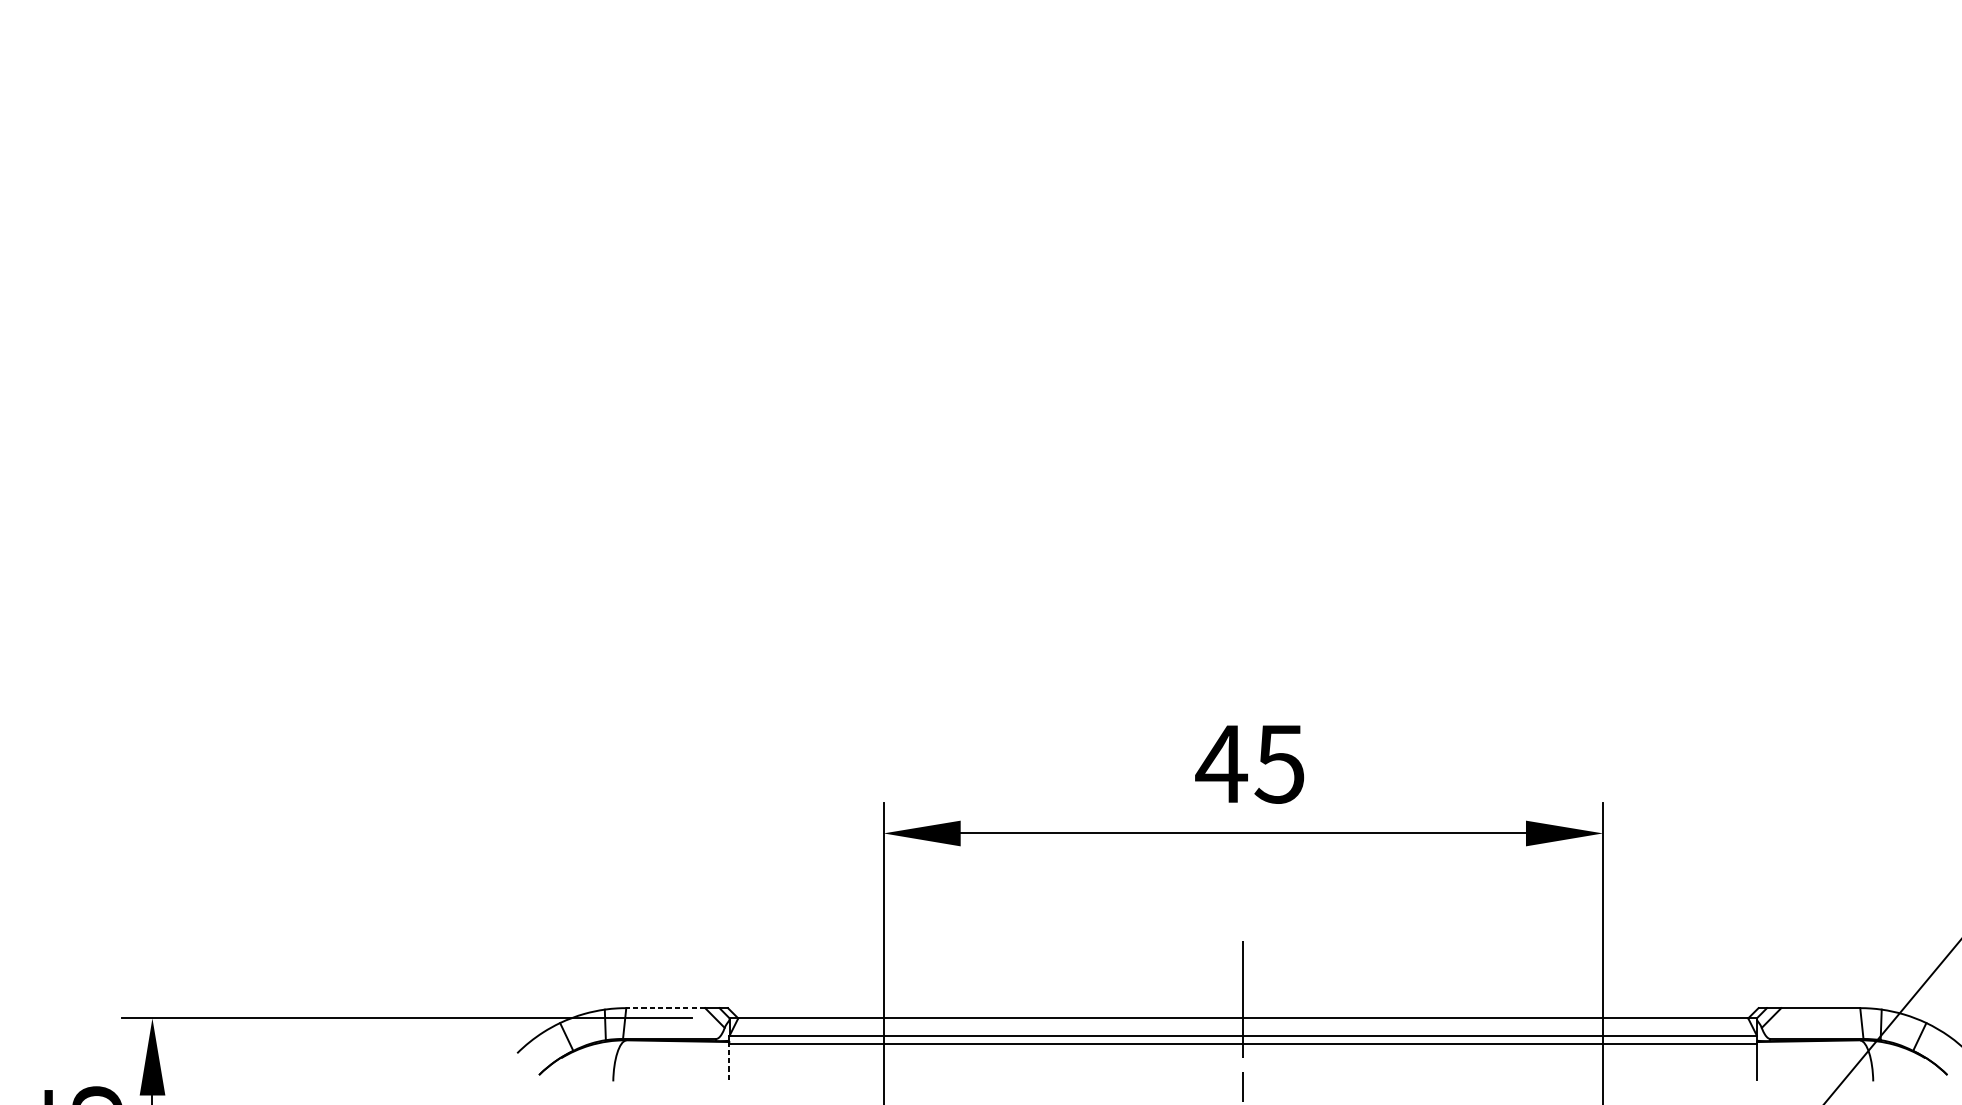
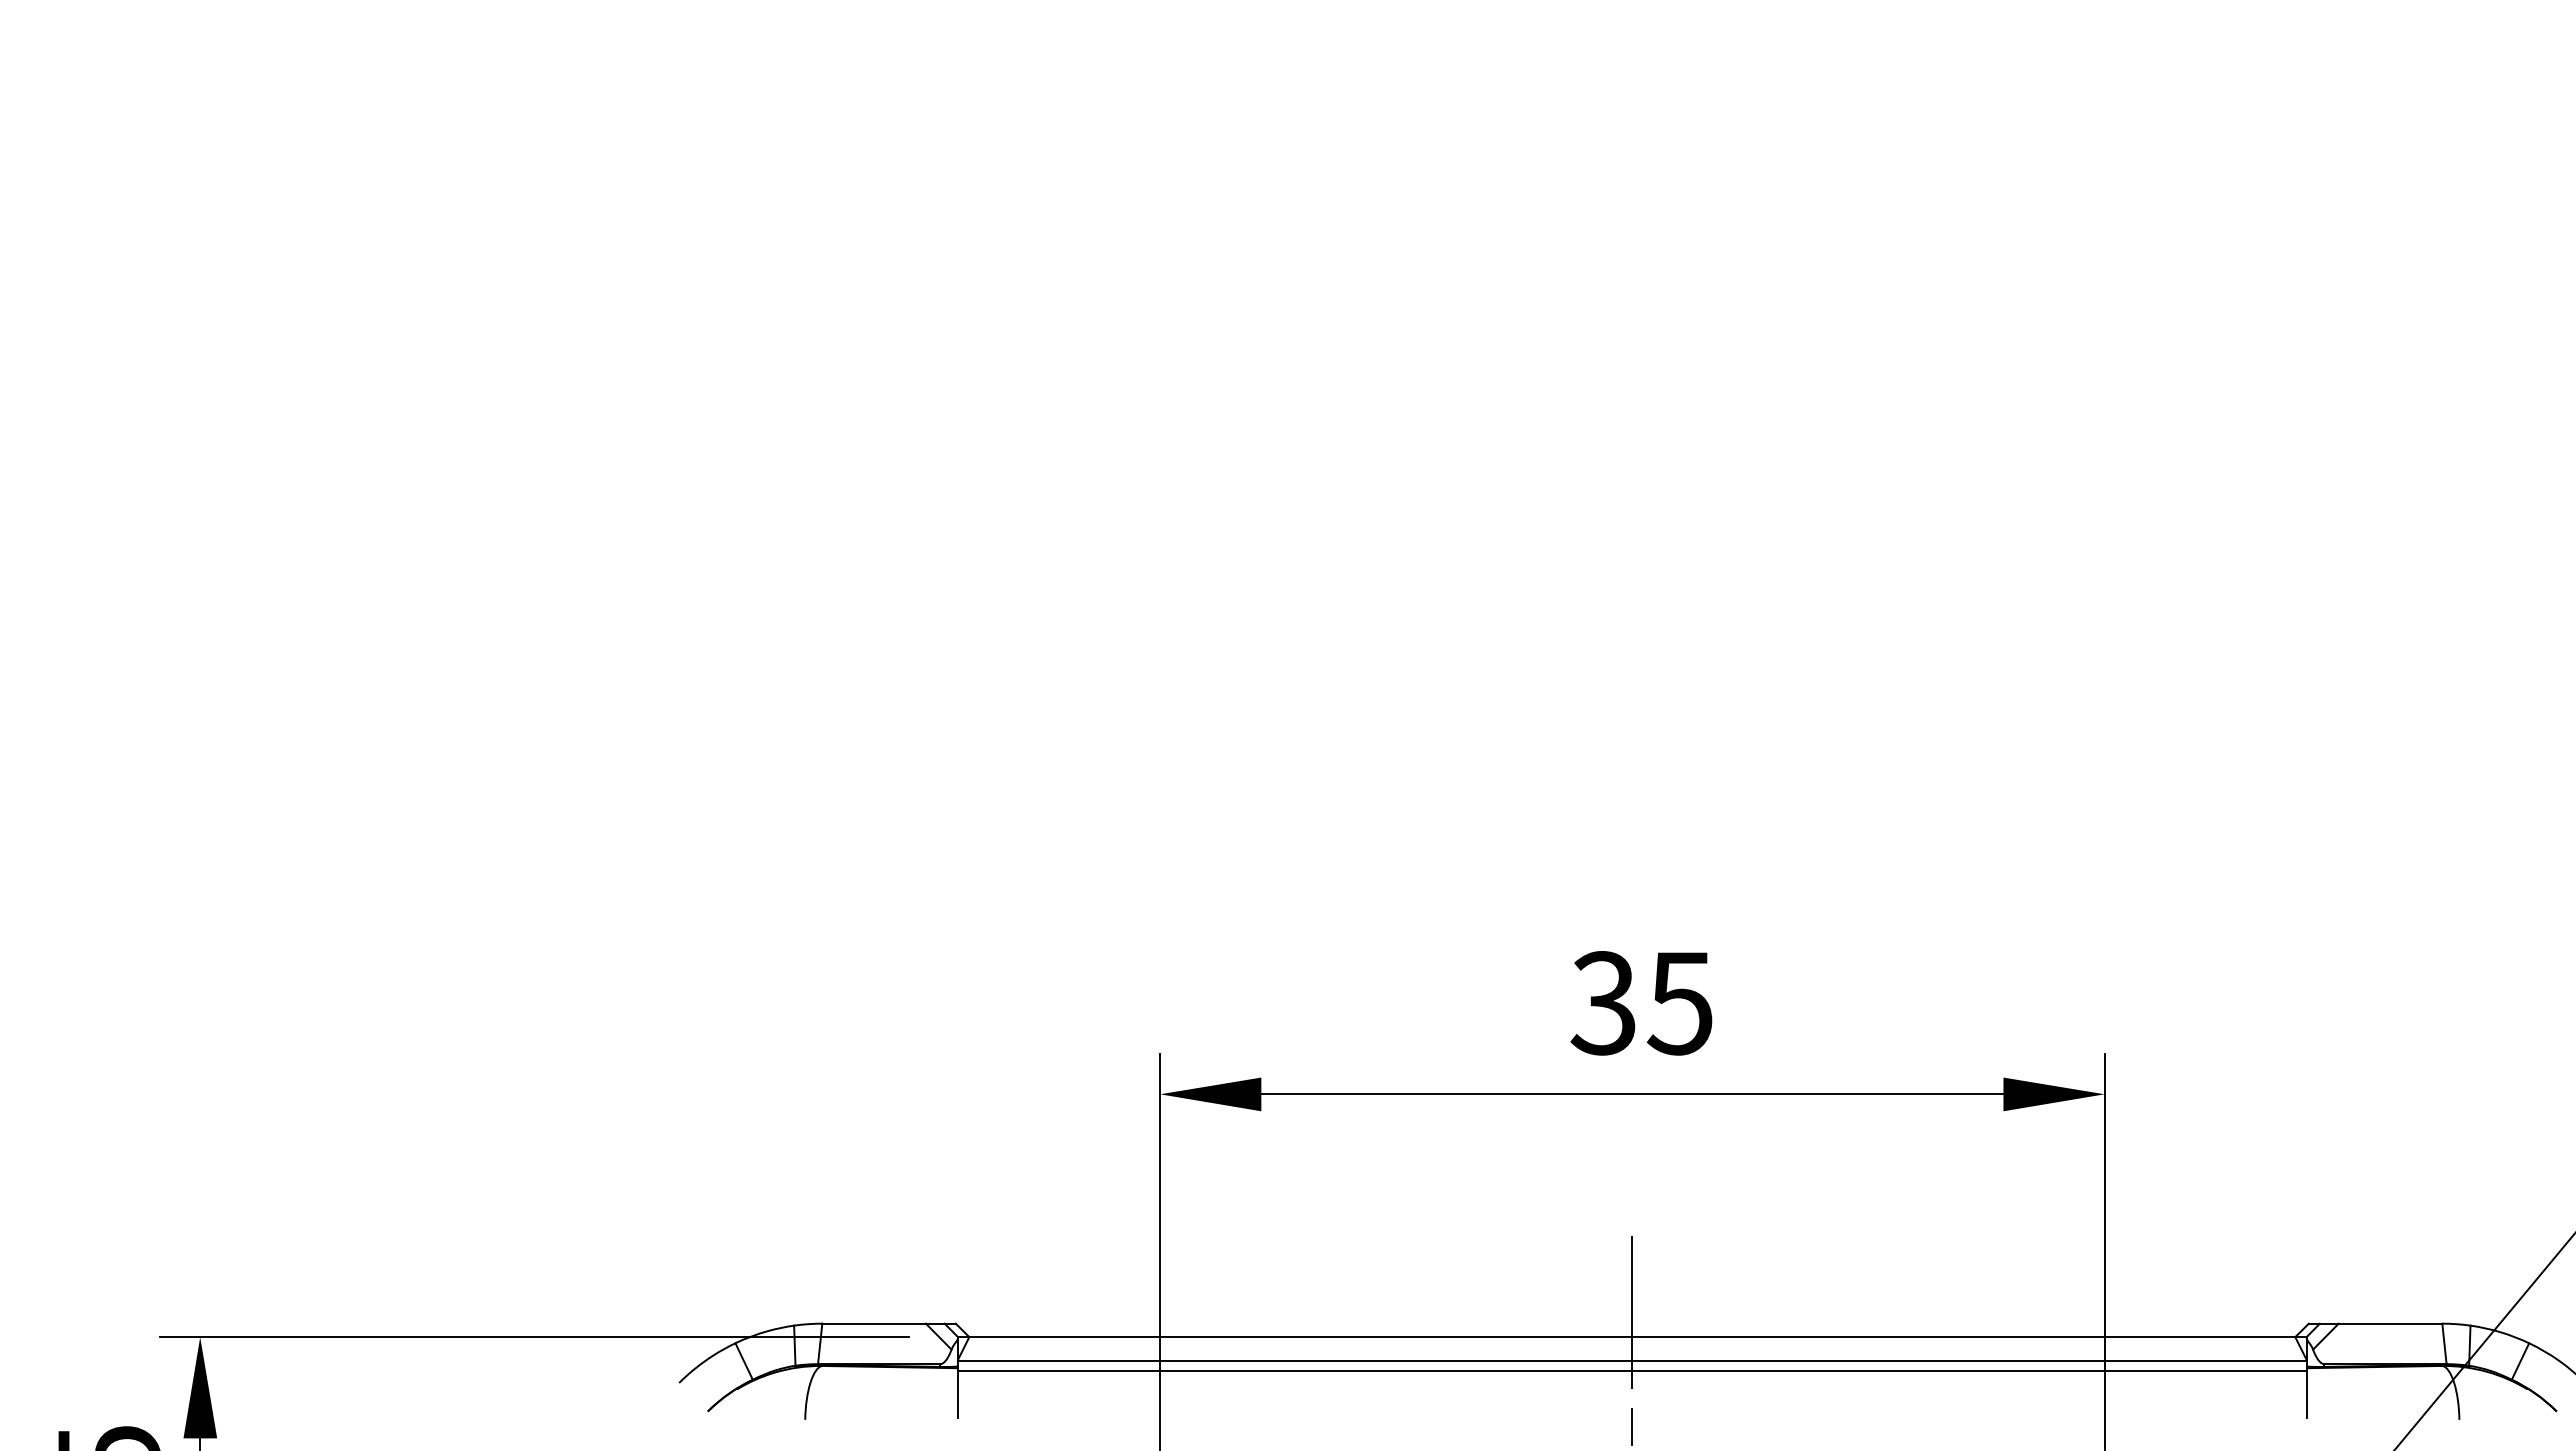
text: (1221, 764) -> (1603, 1003), 45 -> 35
line: (666, 1007) -> (874, 1323), dashed -> solid
line: (729, 1062) -> (957, 1394), dashed -> solid

